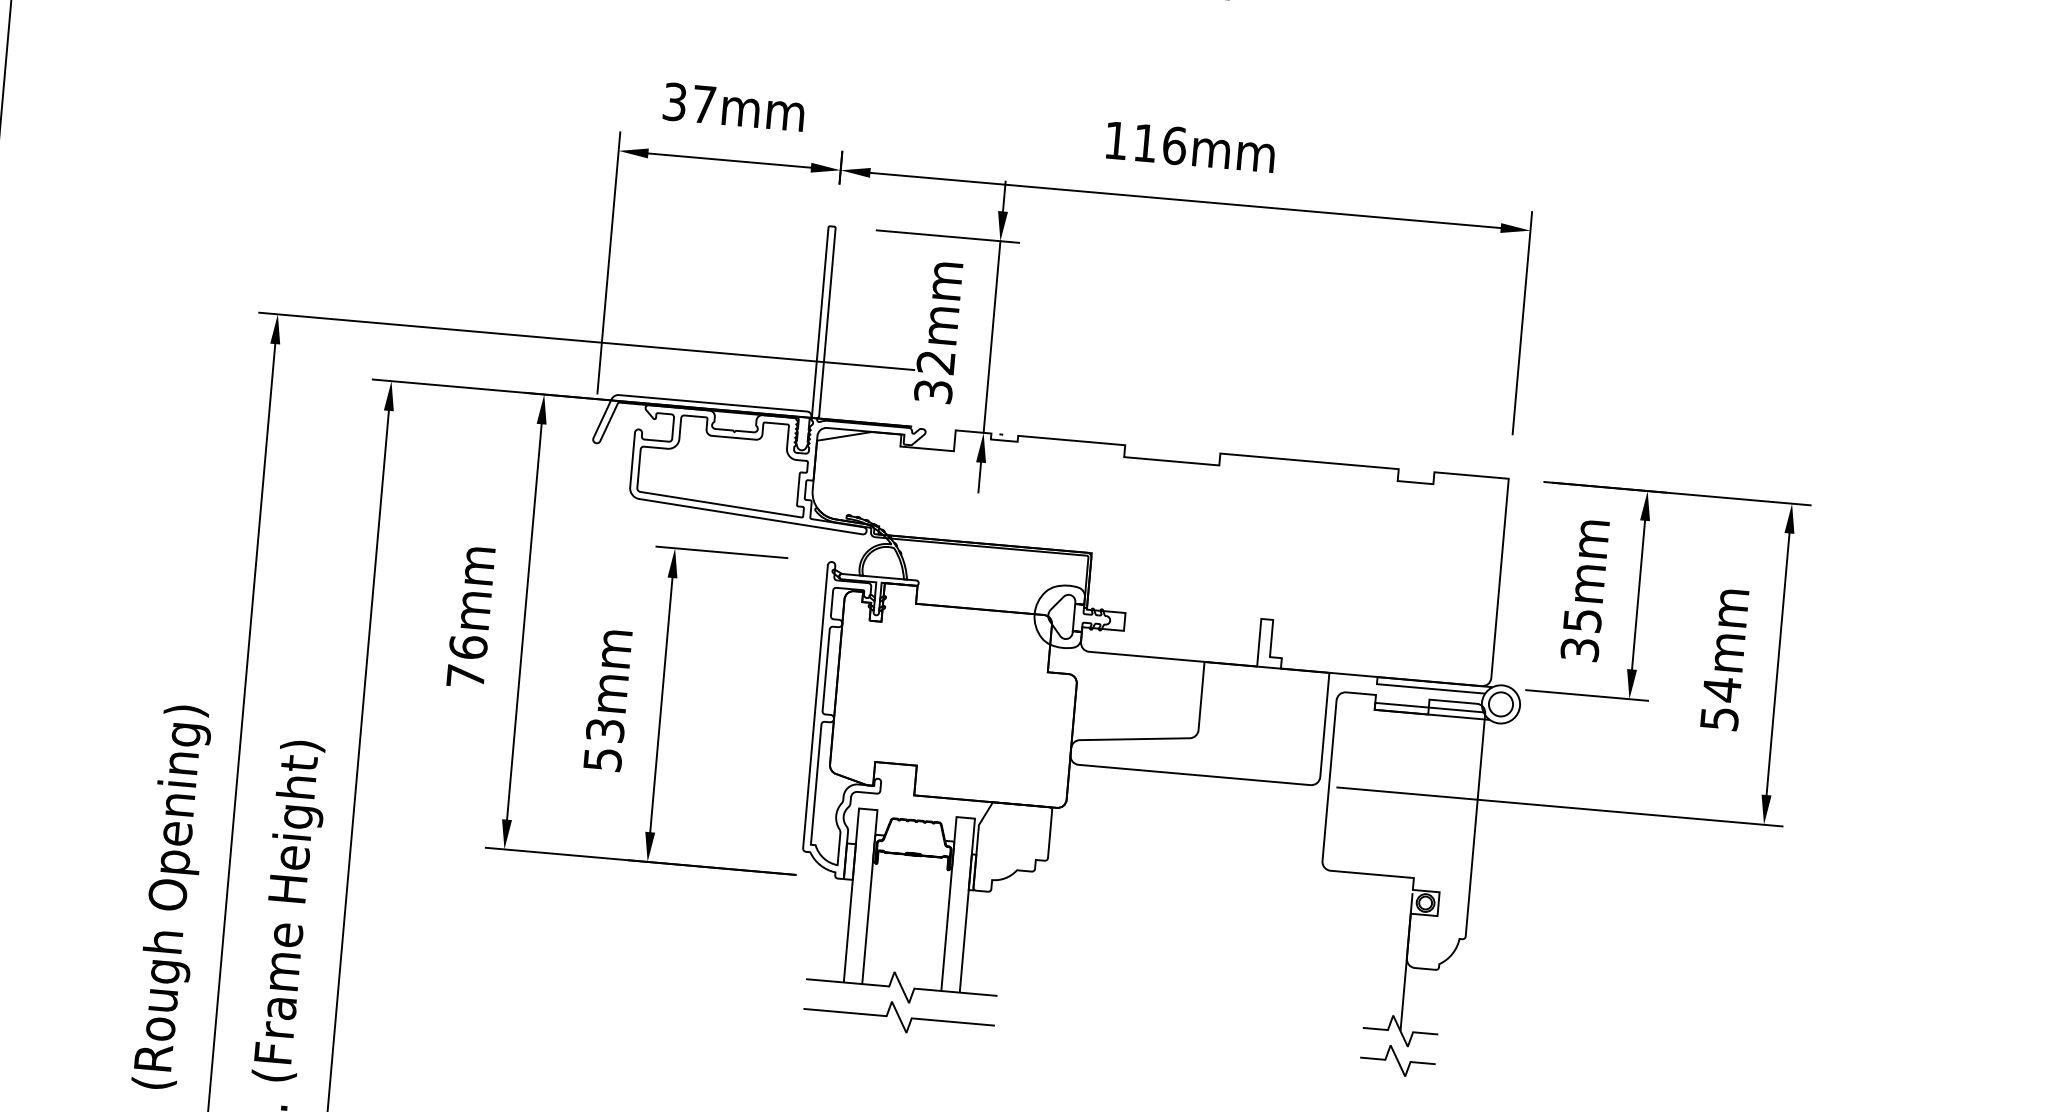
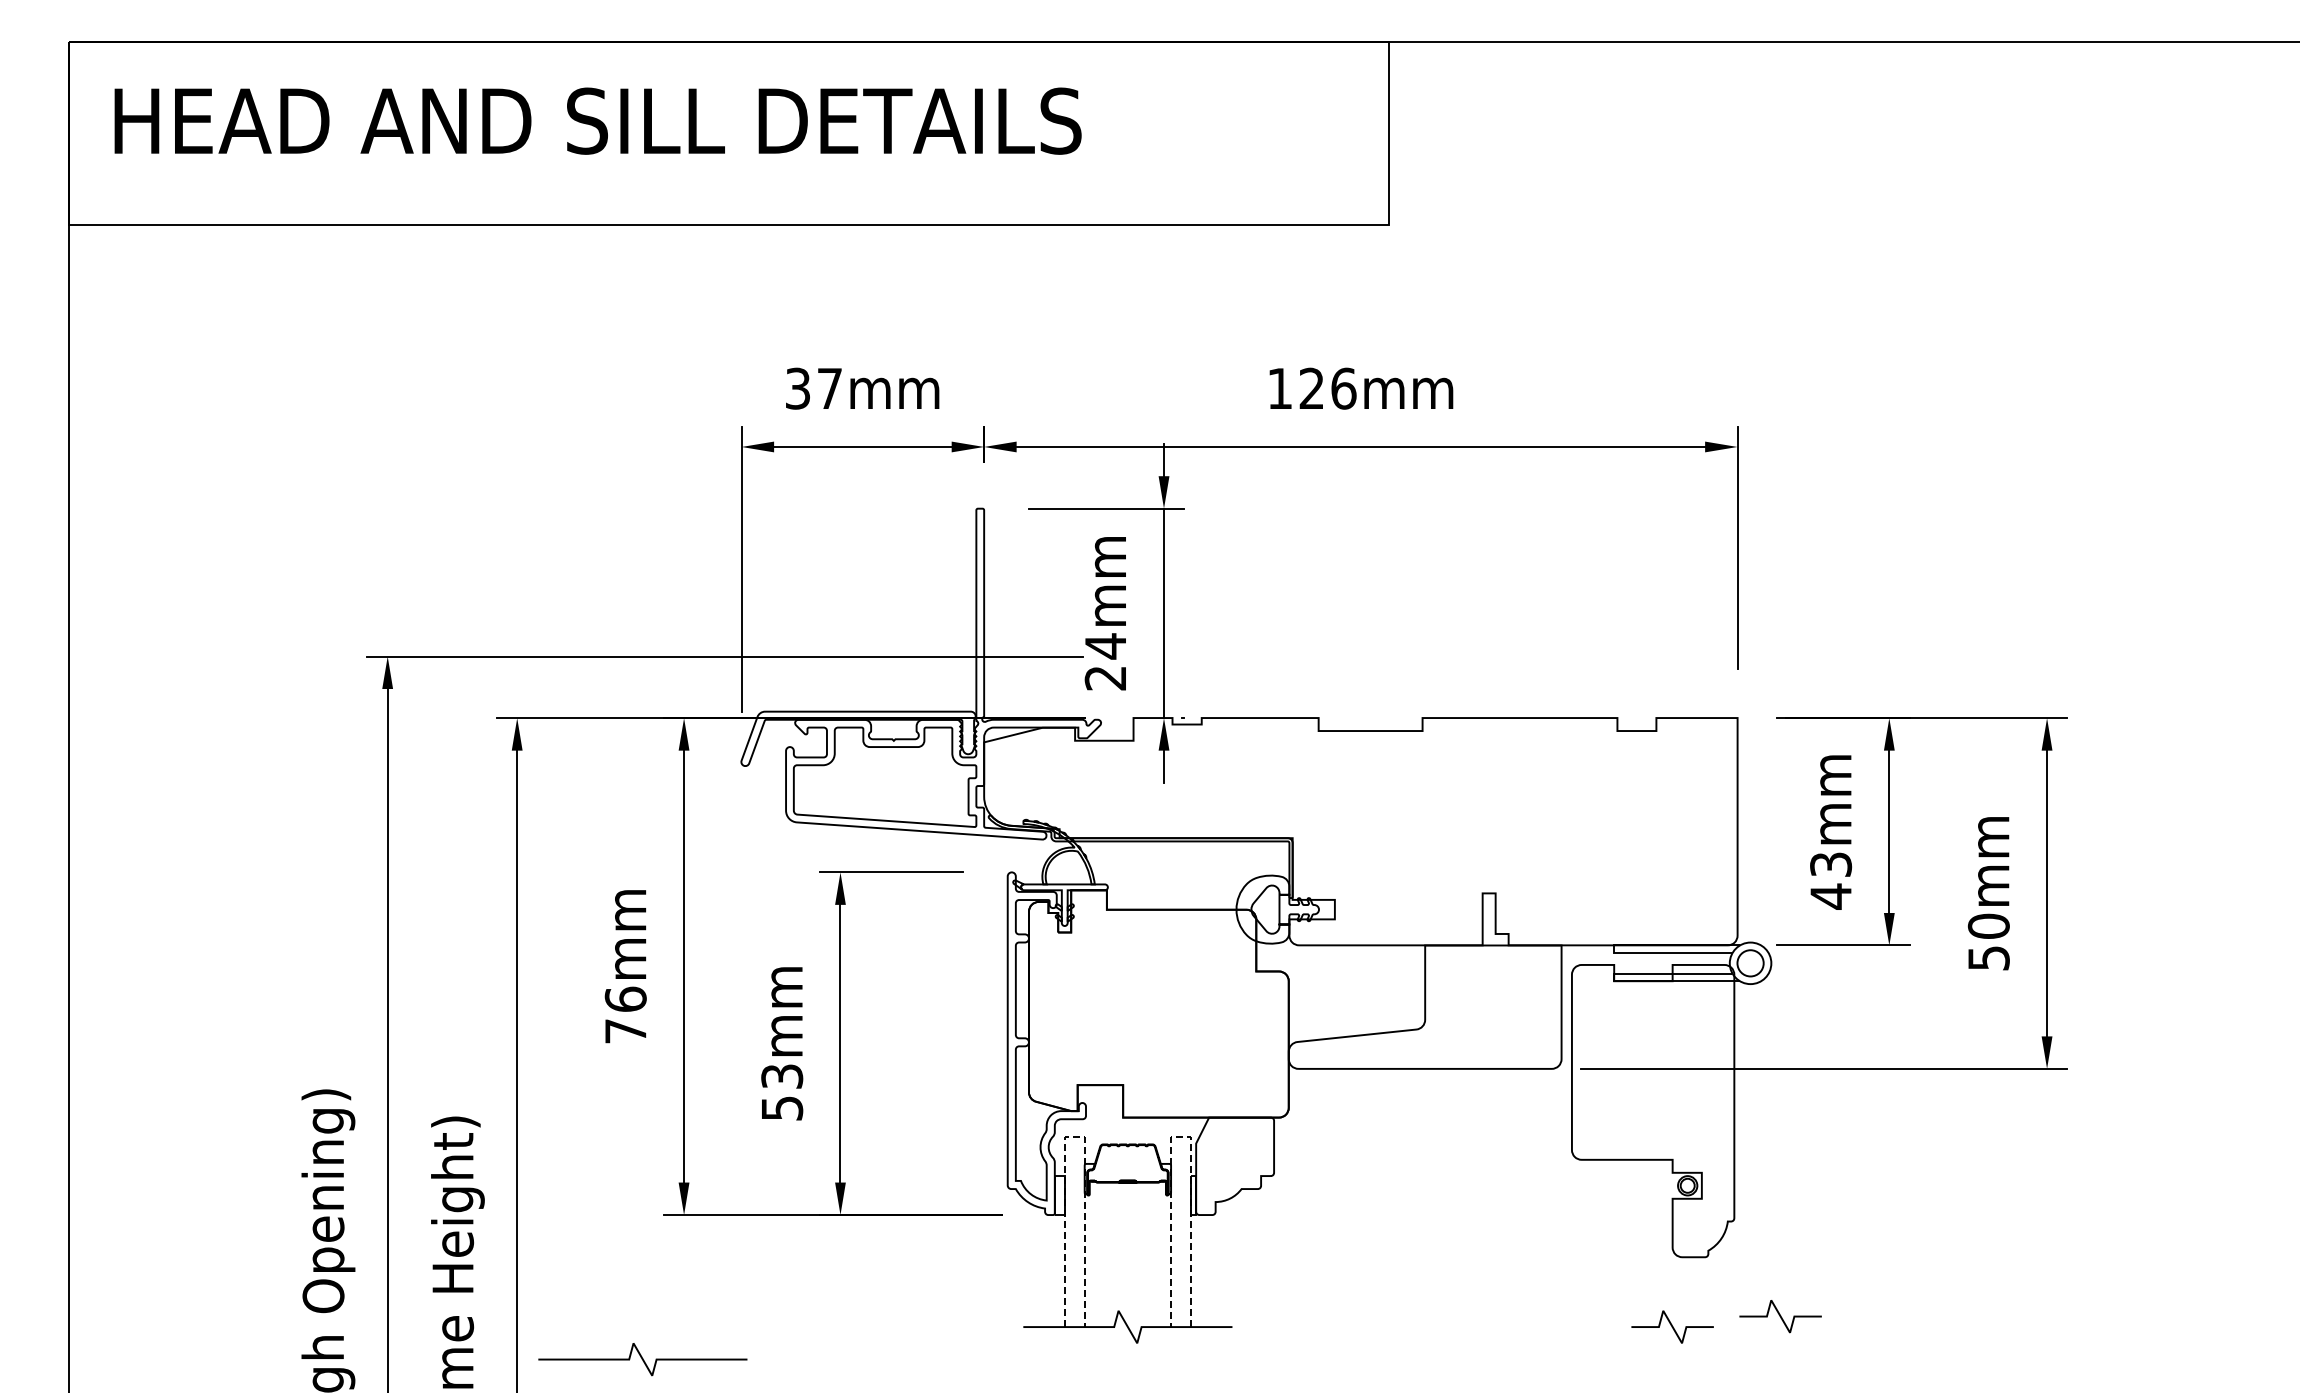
text: (1145, 142) -> (1311, 387), 116mm -> 126mm
text: (934, 376) -> (1105, 661), 32mm -> 24mm
text: (1581, 635) -> (1831, 880), 35mm -> 43mm
text: (1721, 689) -> (1988, 926), 54mm -> 50mm
line: (869, 809) -> (1075, 1137), solid -> dashed
line: (965, 818) -> (1180, 1137), solid -> dashed
line: (1406, 961) -> (1672, 1251), removed
curve: (898, 1017) -> (642, 1359), moved
curve: (1397, 1060) -> (1780, 1316), moved

